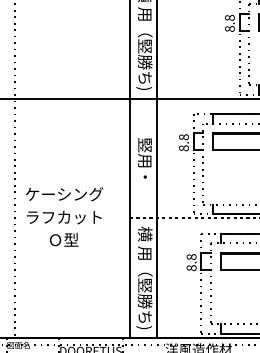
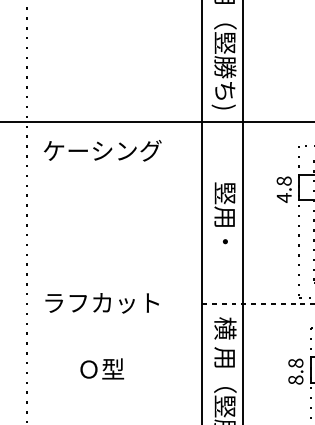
text: (183, 148) -> (283, 198), 8.8 -> 4.8
text: (64, 194) -> (102, 151), moved
text: (64, 239) -> (102, 368), moved

